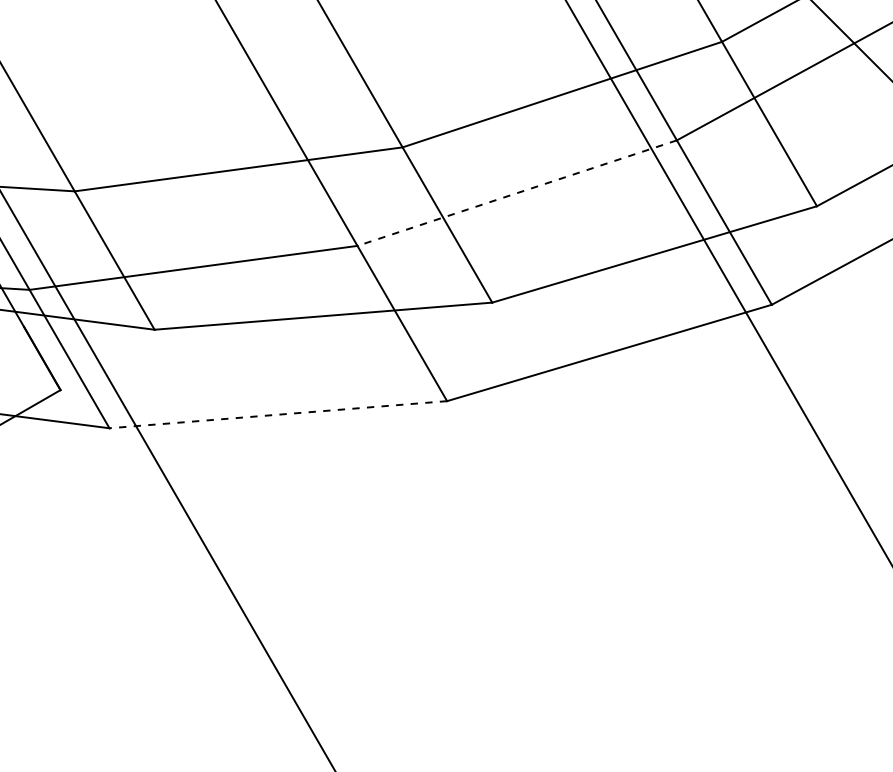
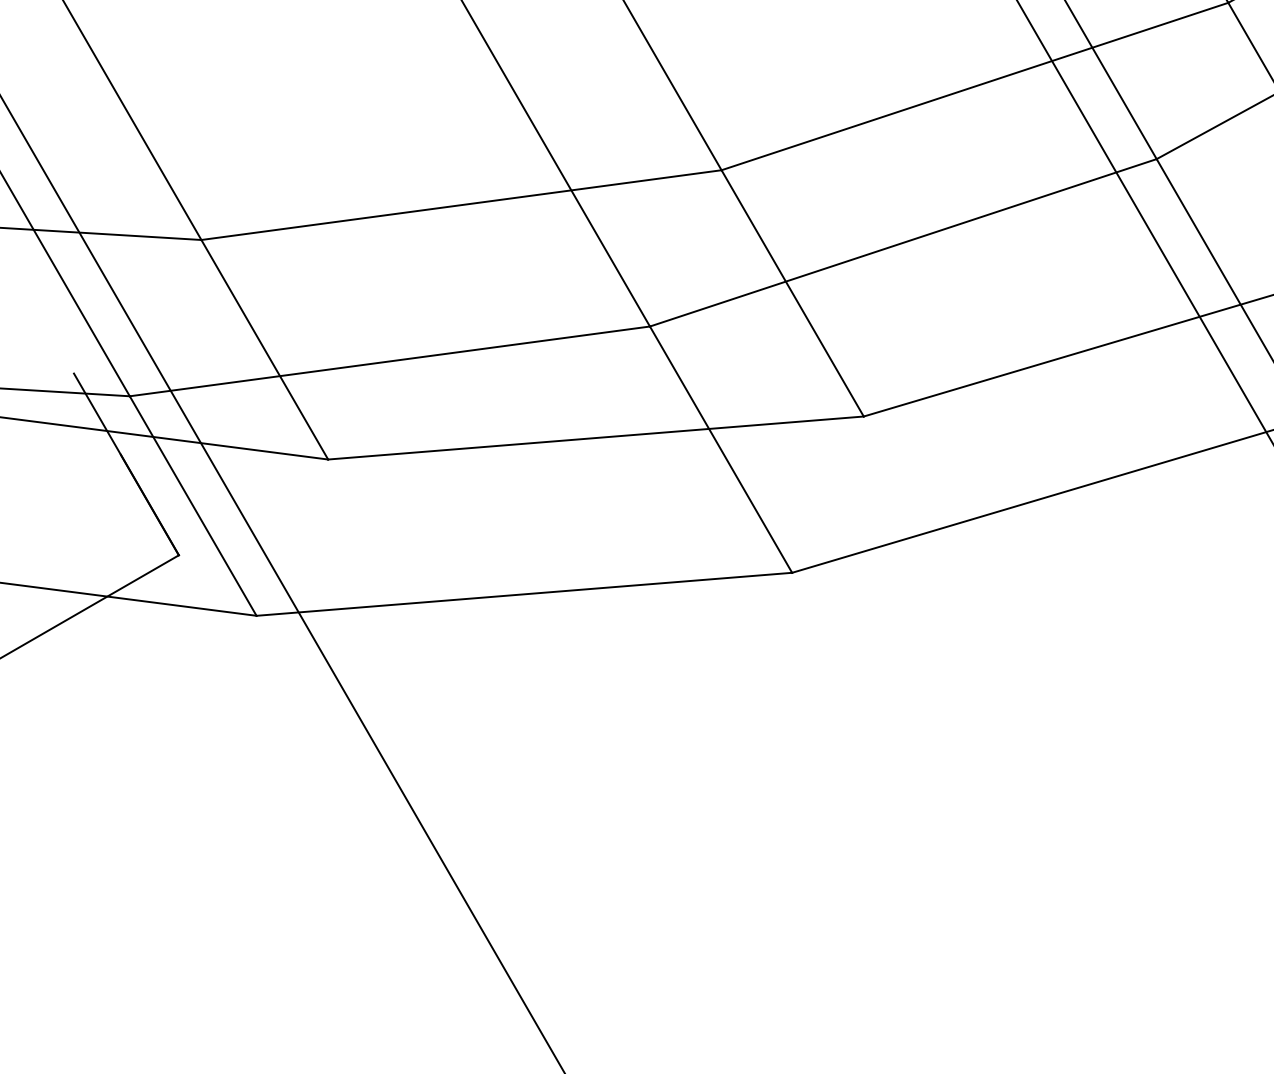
line: (516, 193) -> (902, 243), dashed -> solid
line: (277, 414) -> (523, 593), dashed -> solid

